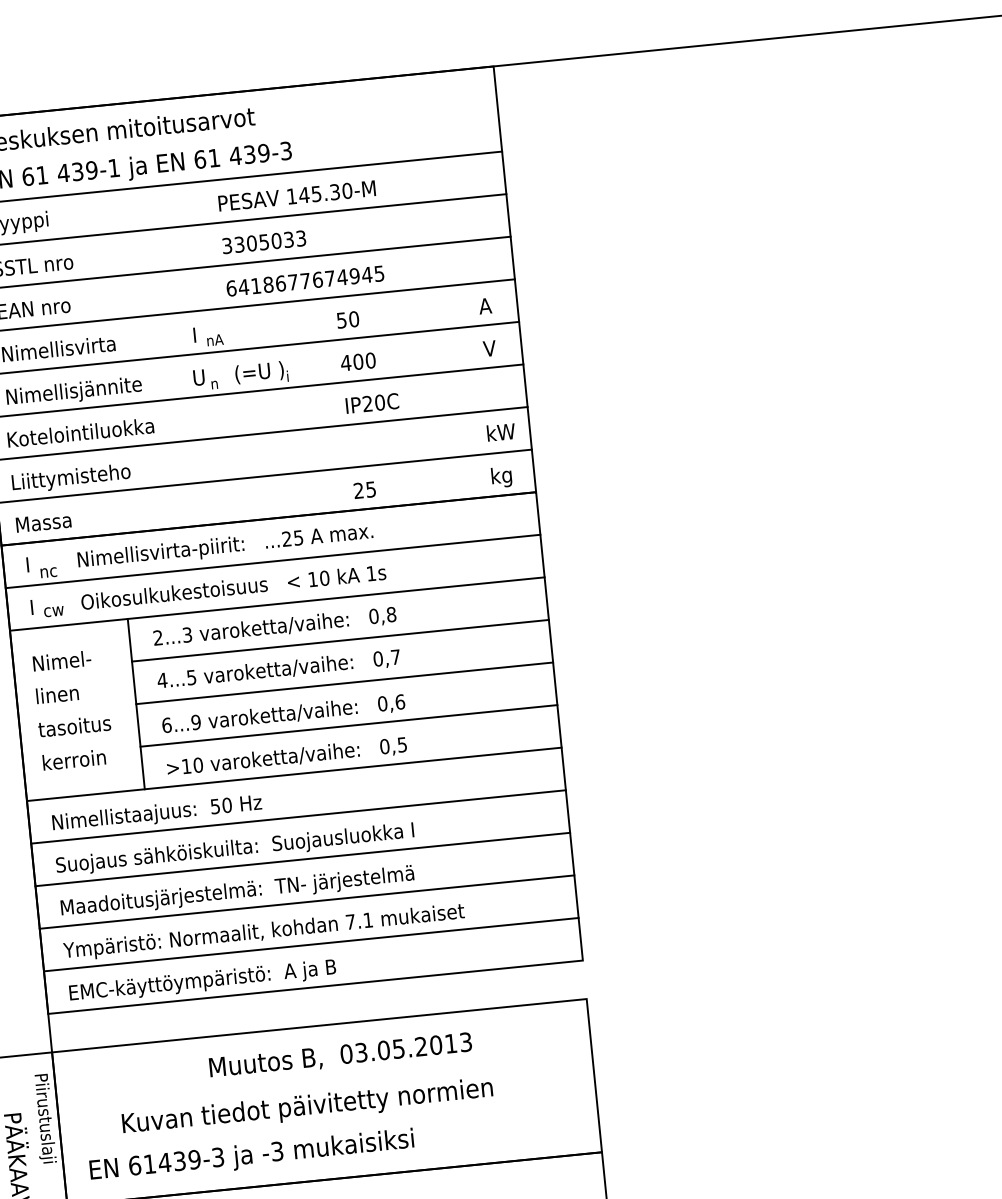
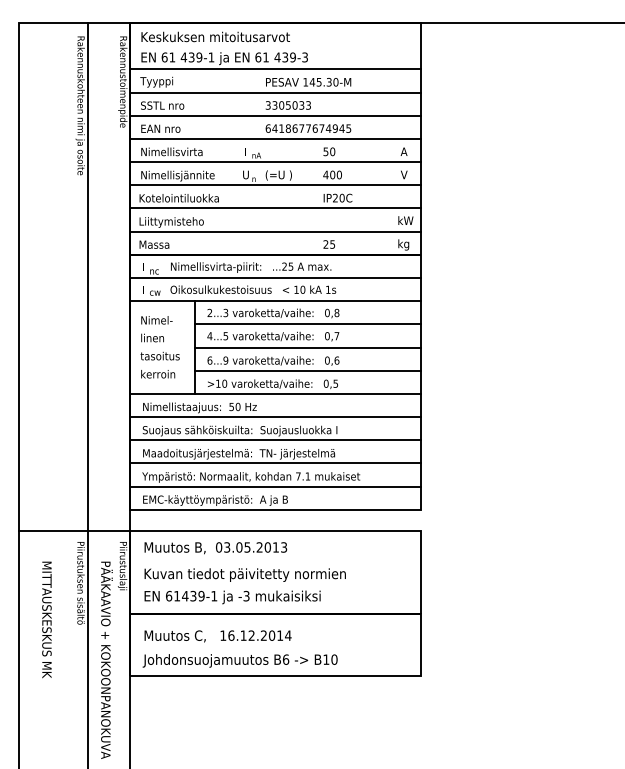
text: (340, 1056) -> (215, 548), moved
text: (306, 1106) -> (244, 574), moved
text: (218, 1156) -> (214, 595), 61439-3 -> 61439-1

